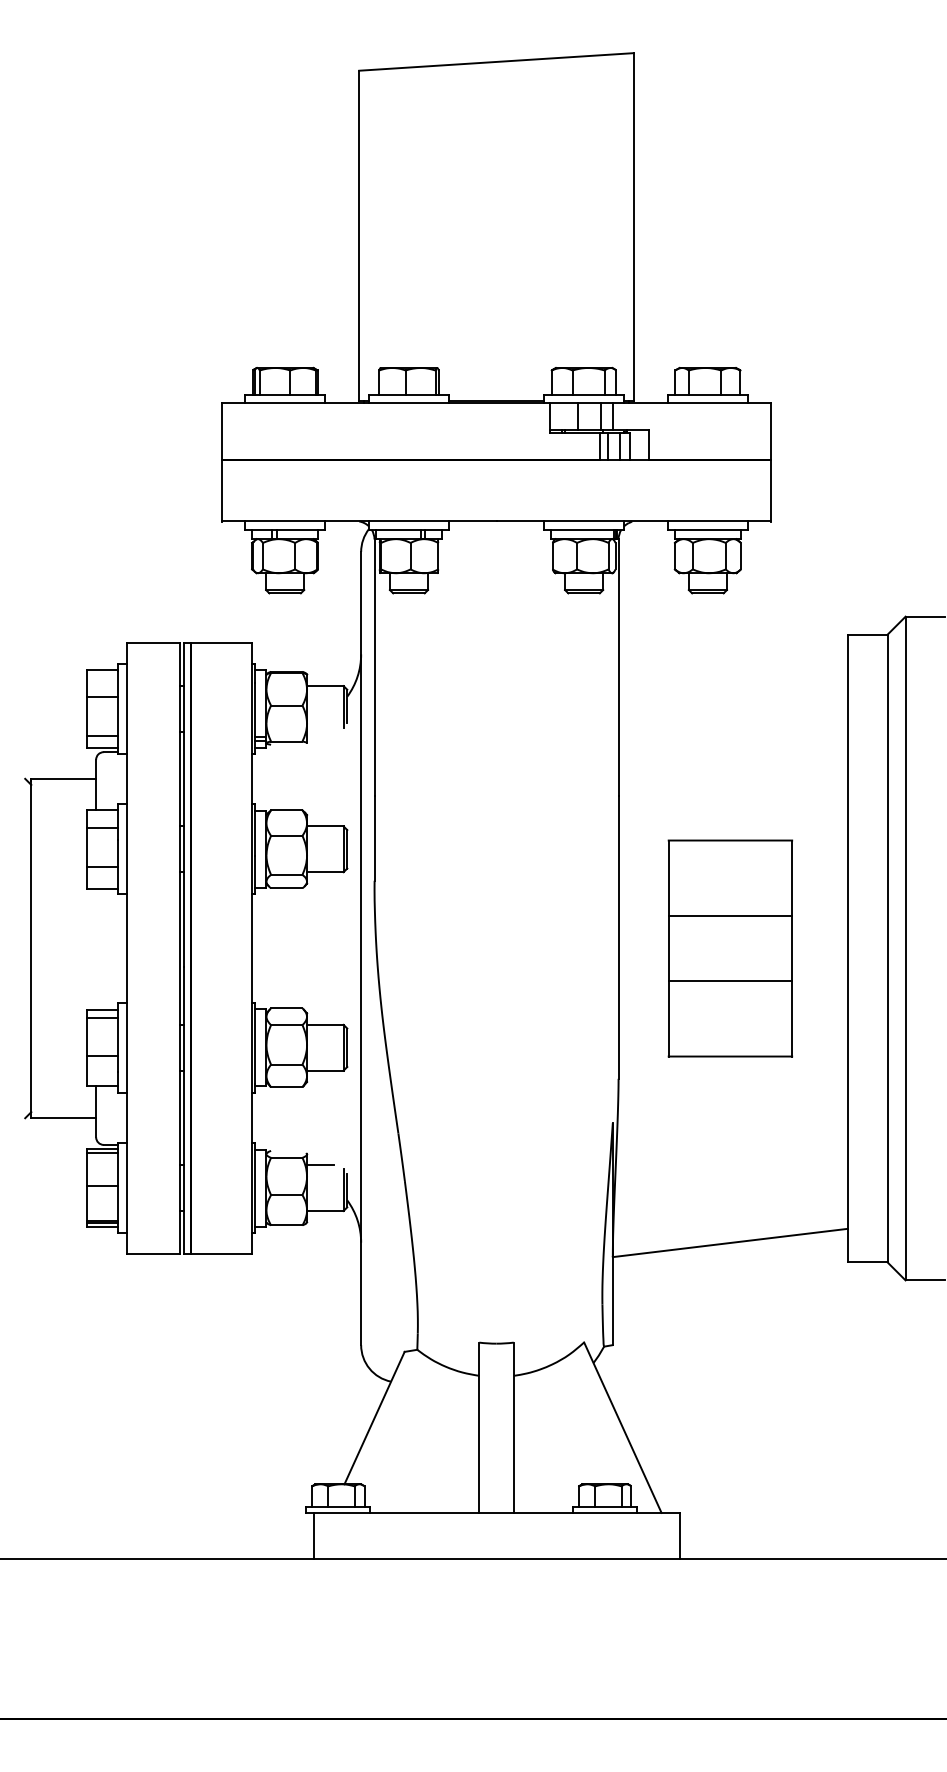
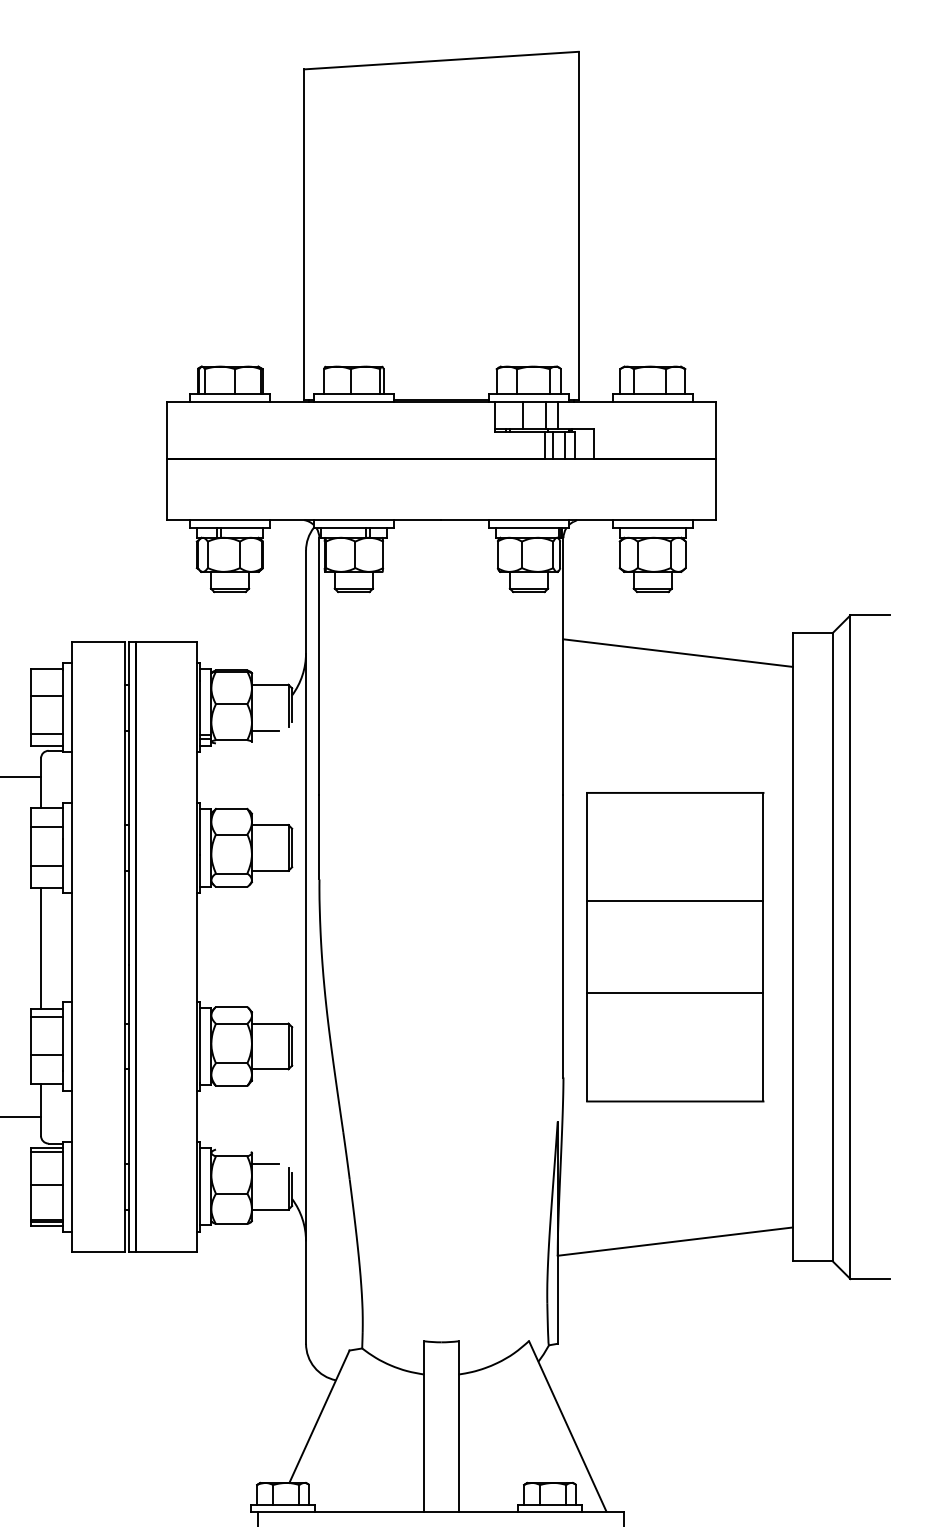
line: (732, 654) -> (677, 653), added
line: (320, 731) -> (265, 730), added
part: (730, 948) -> (675, 947), size x1.43
line: (96, 949) -> (41, 948), added

